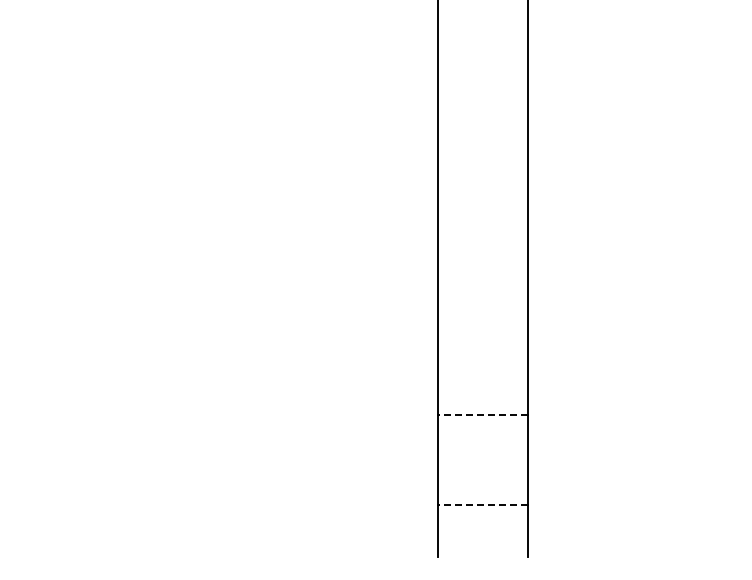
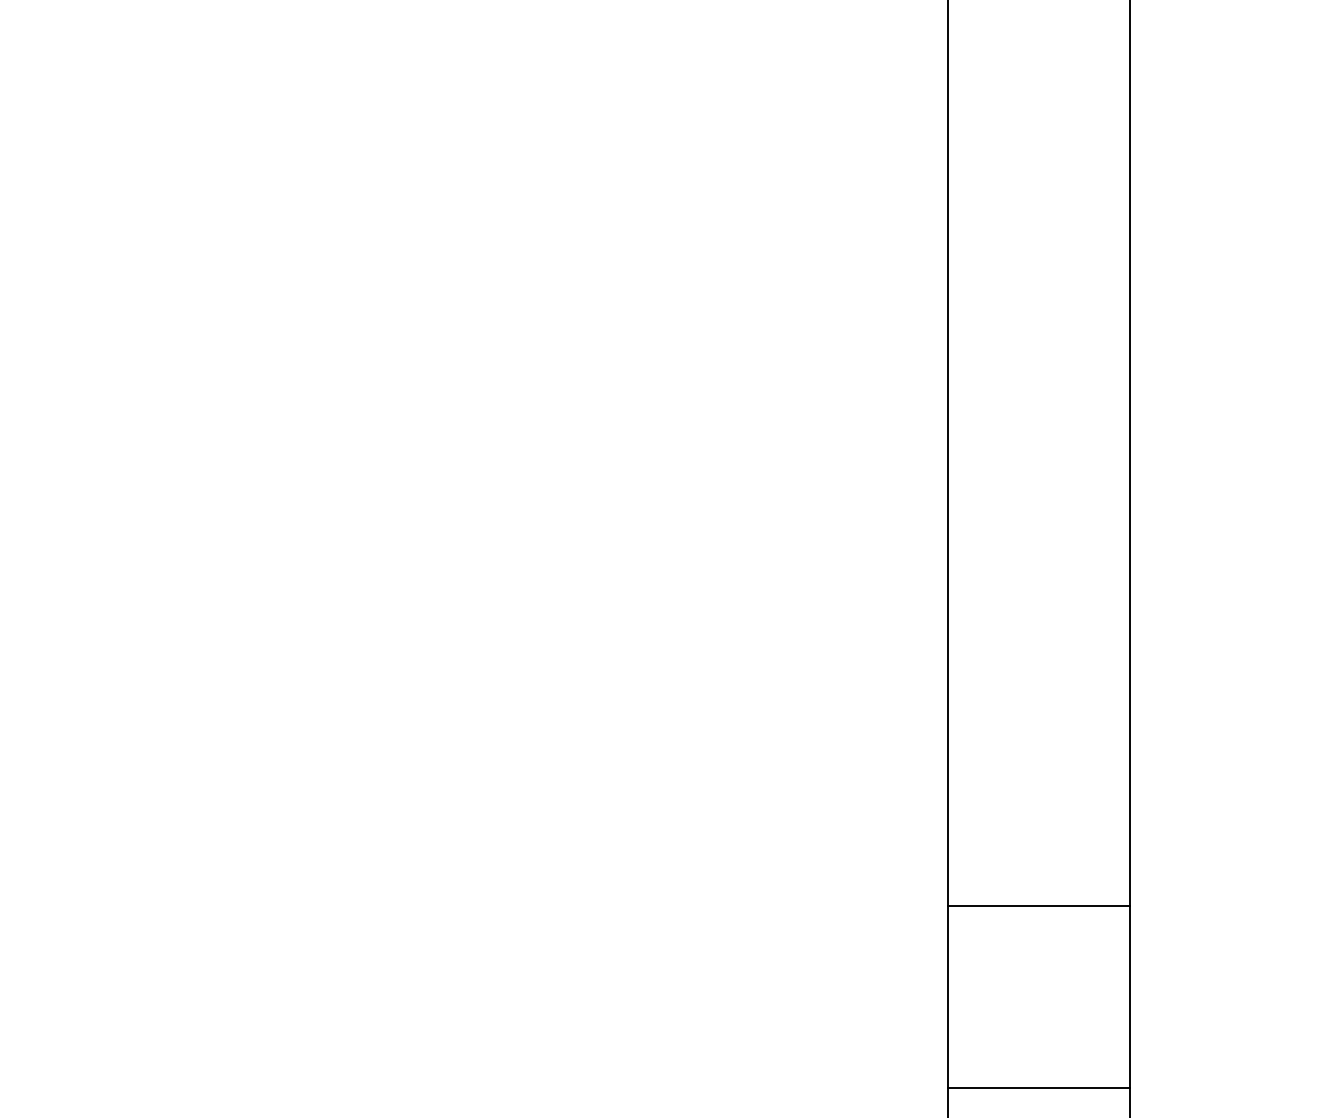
line: (482, 414) -> (1038, 905), dashed -> solid
line: (482, 504) -> (1038, 1087), dashed -> solid

